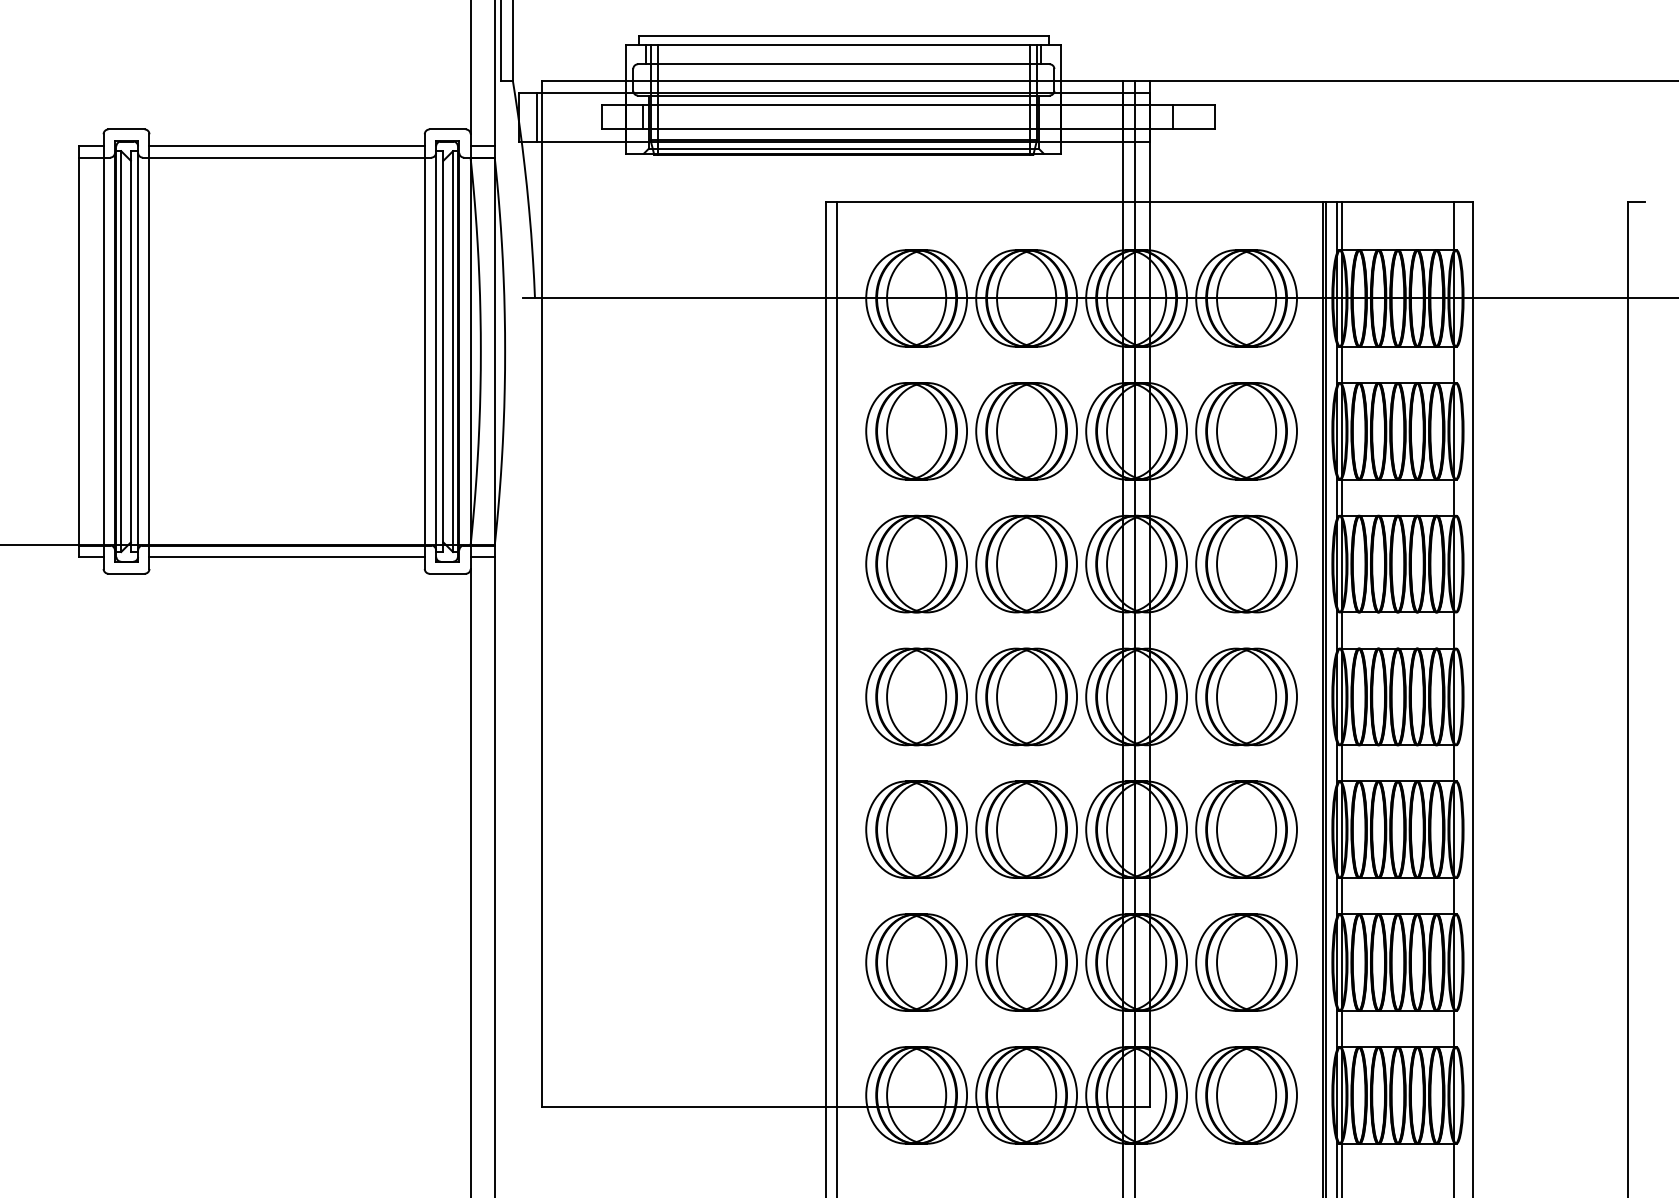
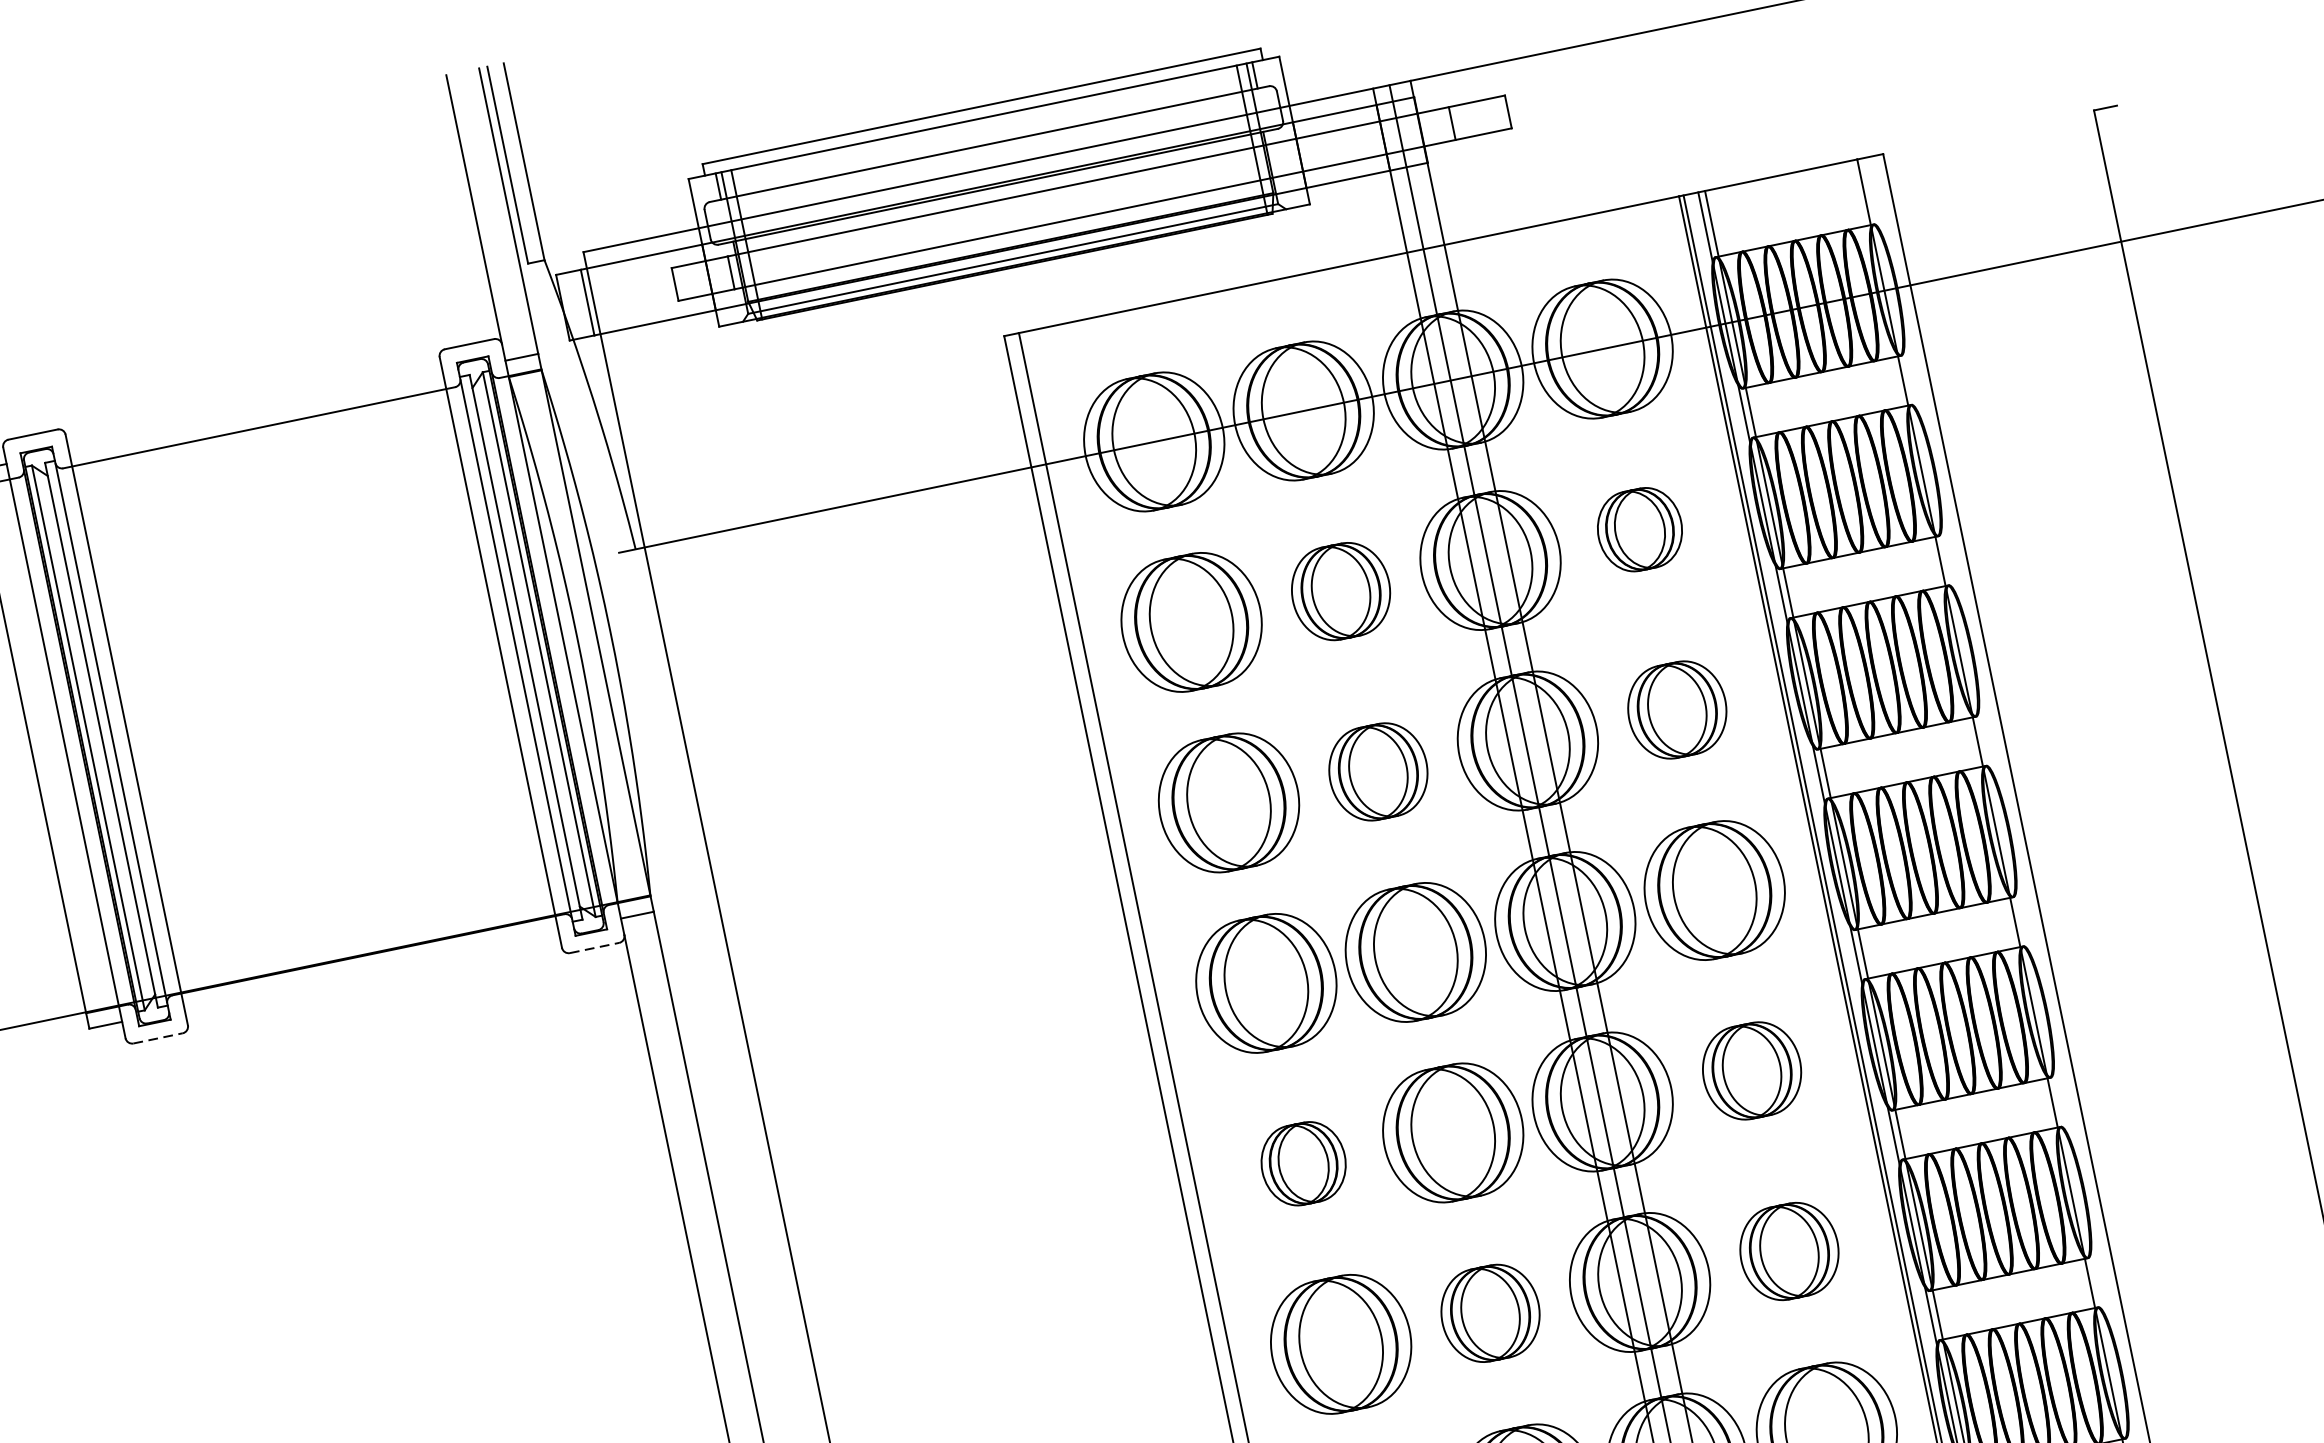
line: (286, 146) -> (255, 412), removed
part: (1026, 431) -> (1340, 591), size x0.7
part: (1246, 431) -> (1639, 529), size x0.6
line: (286, 556) -> (370, 969), removed
part: (1026, 563) -> (1378, 771), size x0.7
part: (1246, 563) -> (1677, 709), size x0.7
line: (127, 573) -> (159, 1037), solid -> dashed
line: (448, 573) -> (595, 947), solid -> dashed
part: (916, 829) -> (1303, 1163), size x0.6
part: (1246, 829) -> (1751, 1070), size x0.7
part: (1026, 962) -> (1490, 1313), size x0.7
part: (1246, 962) -> (1789, 1251), size x0.7

